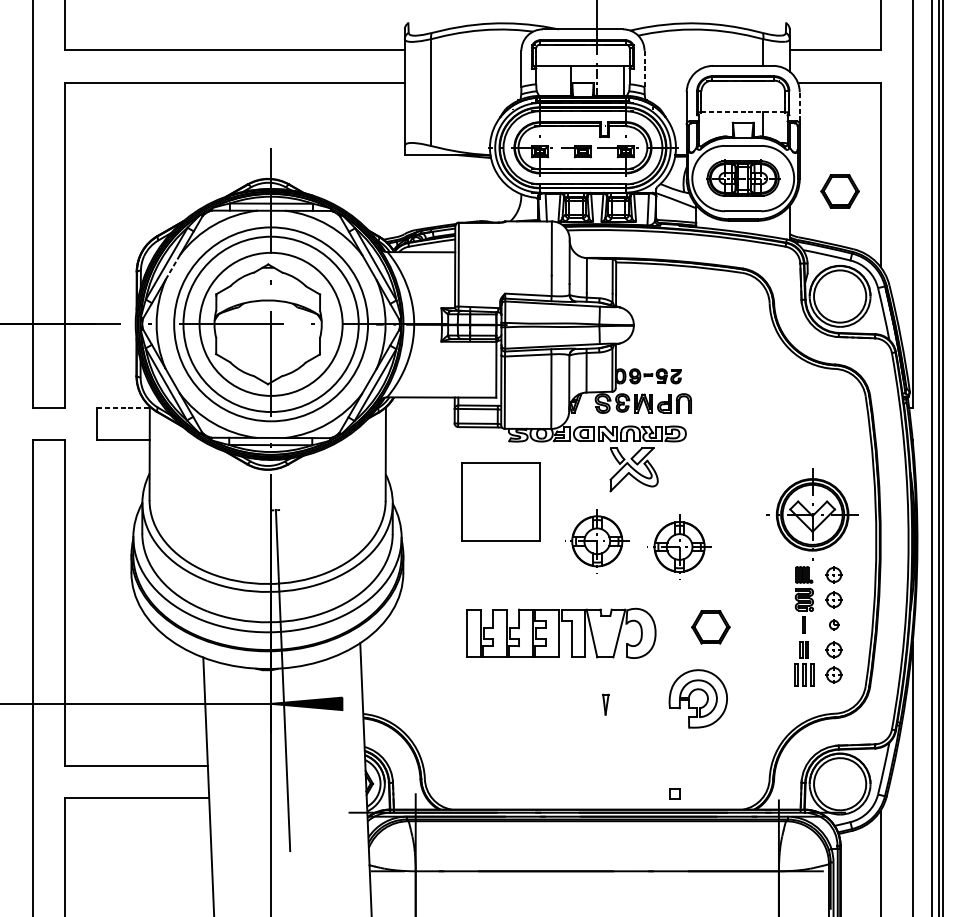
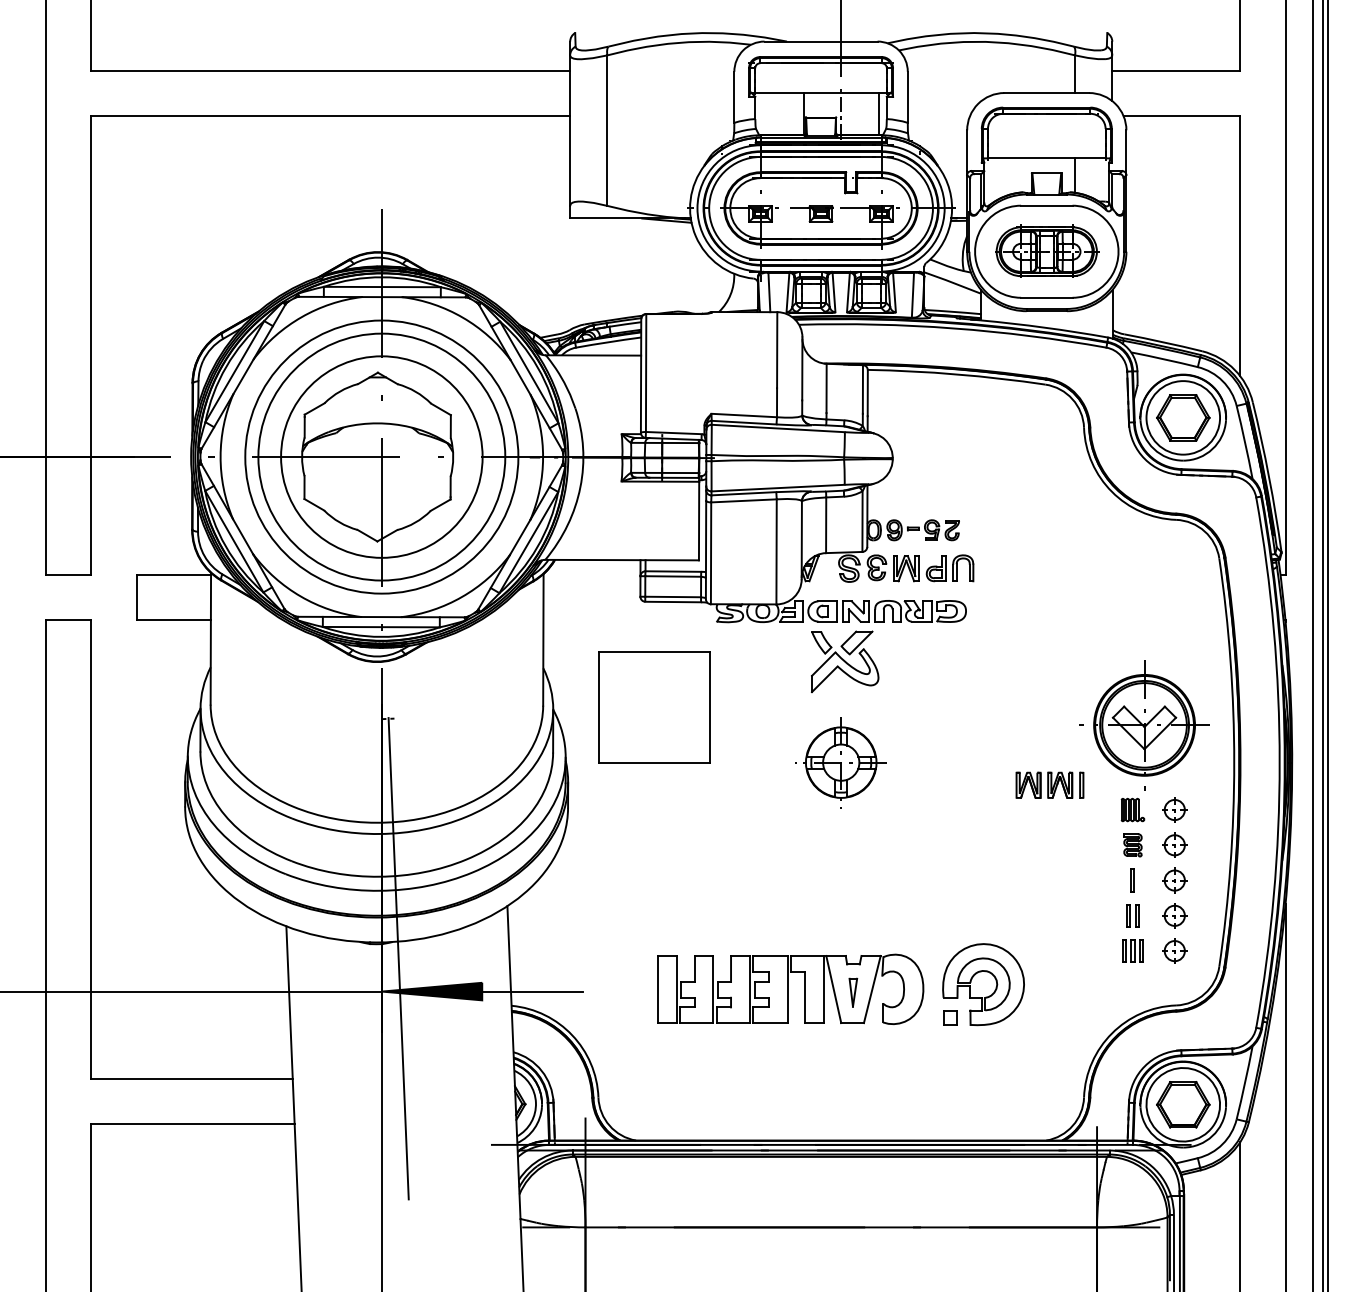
line: (644, 69) -> (907, 97), dashed -> solid
line: (799, 106) -> (1126, 150), dashed -> solid
line: (743, 112) -> (1046, 158), dashed -> solid
part: (840, 191) -> (1183, 417), moved
line: (172, 267) -> (243, 376), dashed -> solid
line: (123, 407) -> (174, 574), dashed -> solid
part: (634, 469) -> (845, 661), moved
part: (500, 502) -> (654, 707), moved
part: (679, 546) -> (956, 770), removed
part: (745, 556) -> (1049, 784), added
part: (804, 600) -> (1132, 845), size x0.71
part: (833, 624) -> (1174, 880), size x1.67
part: (711, 627) -> (1183, 1104), moved
part: (561, 632) -> (790, 988), moved
part: (804, 674) -> (1132, 950), size x0.71
line: (378, 703) -> (532, 991), added
part: (674, 793) -> (950, 1017), moved

